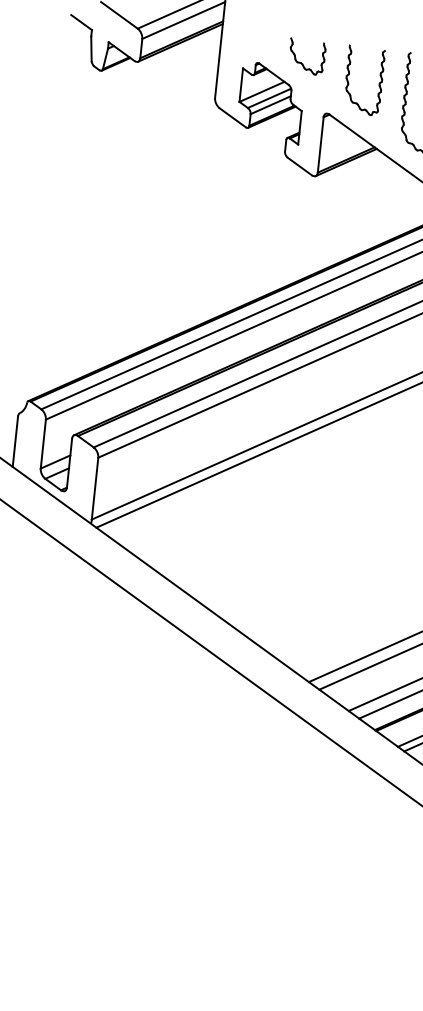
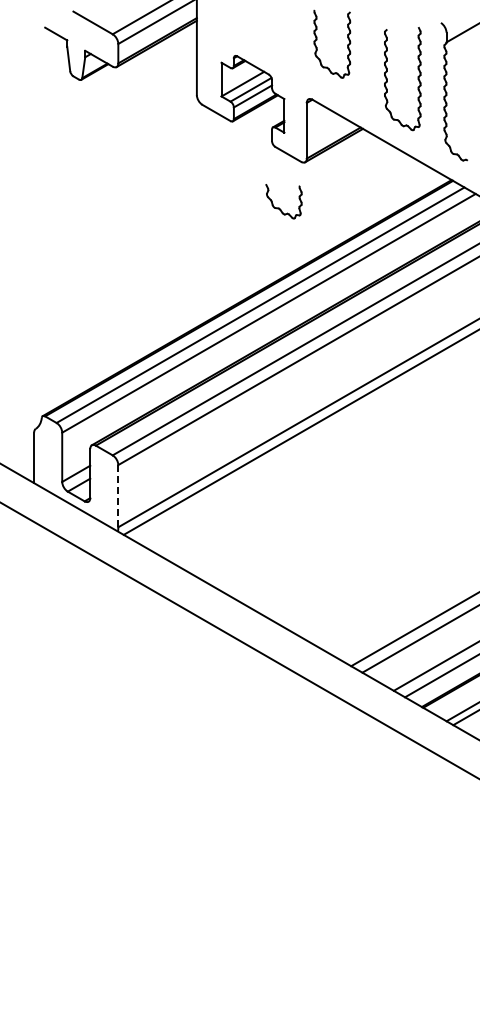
part: (301, 62) -> (279, 207), moved
part: (379, 82) -> (347, 44), moved
line: (95, 487) -> (118, 495), solid -> dashed

